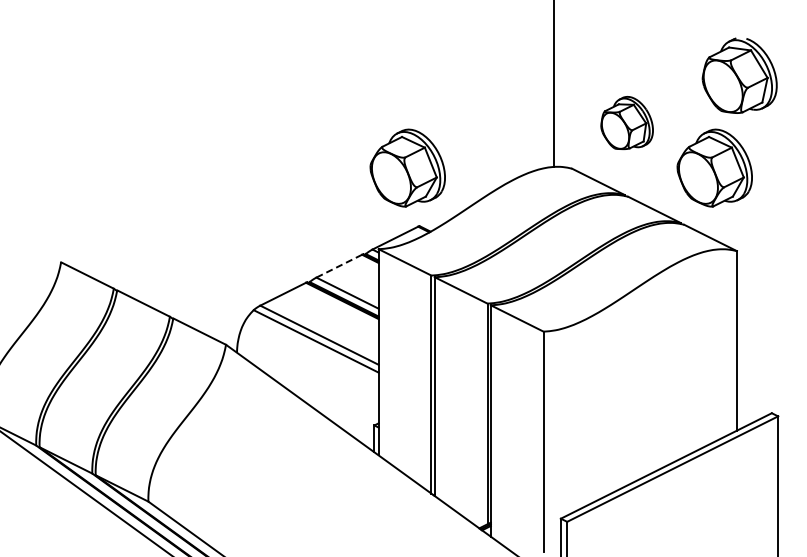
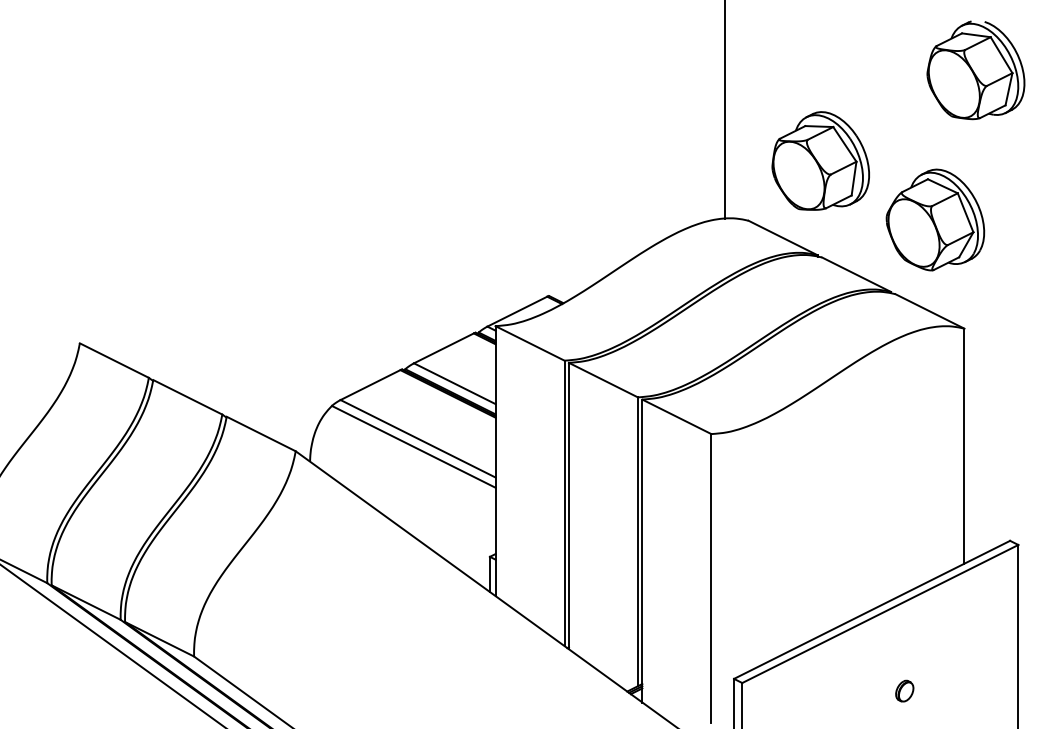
part: (739, 75) -> (975, 69), moved
part: (626, 122) -> (819, 160), size x1.43
part: (407, 167) -> (533, 219), removed
line: (339, 266) -> (444, 348), dashed -> solid
part: (690, 527) -> (903, 690), added

